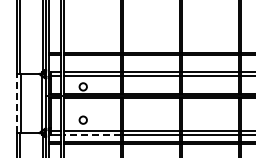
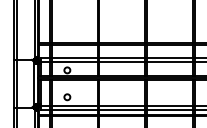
line: (16, 103) -> (13, 83), dashed -> solid
line: (91, 135) -> (74, 109), dashed -> solid

